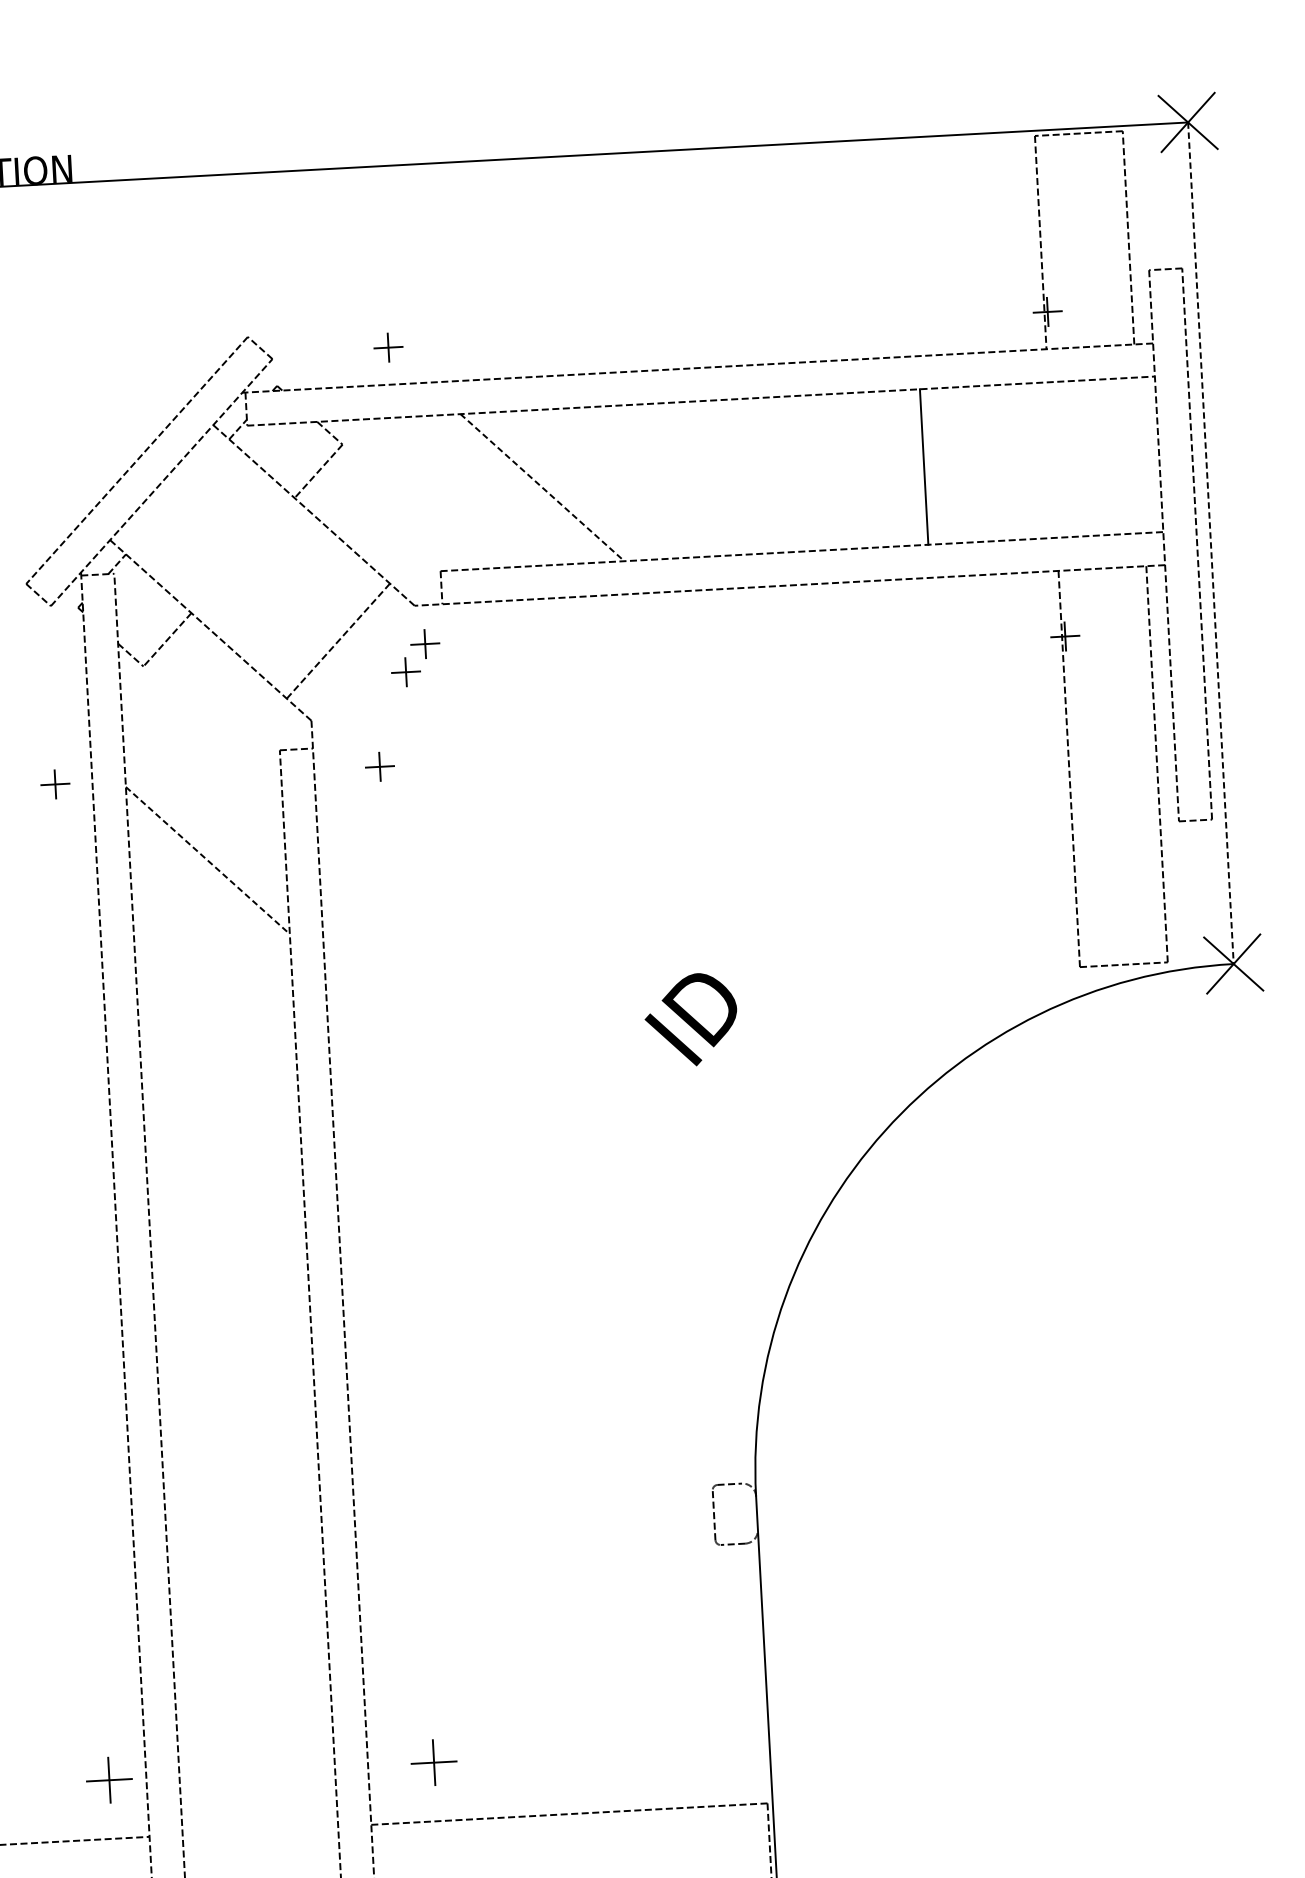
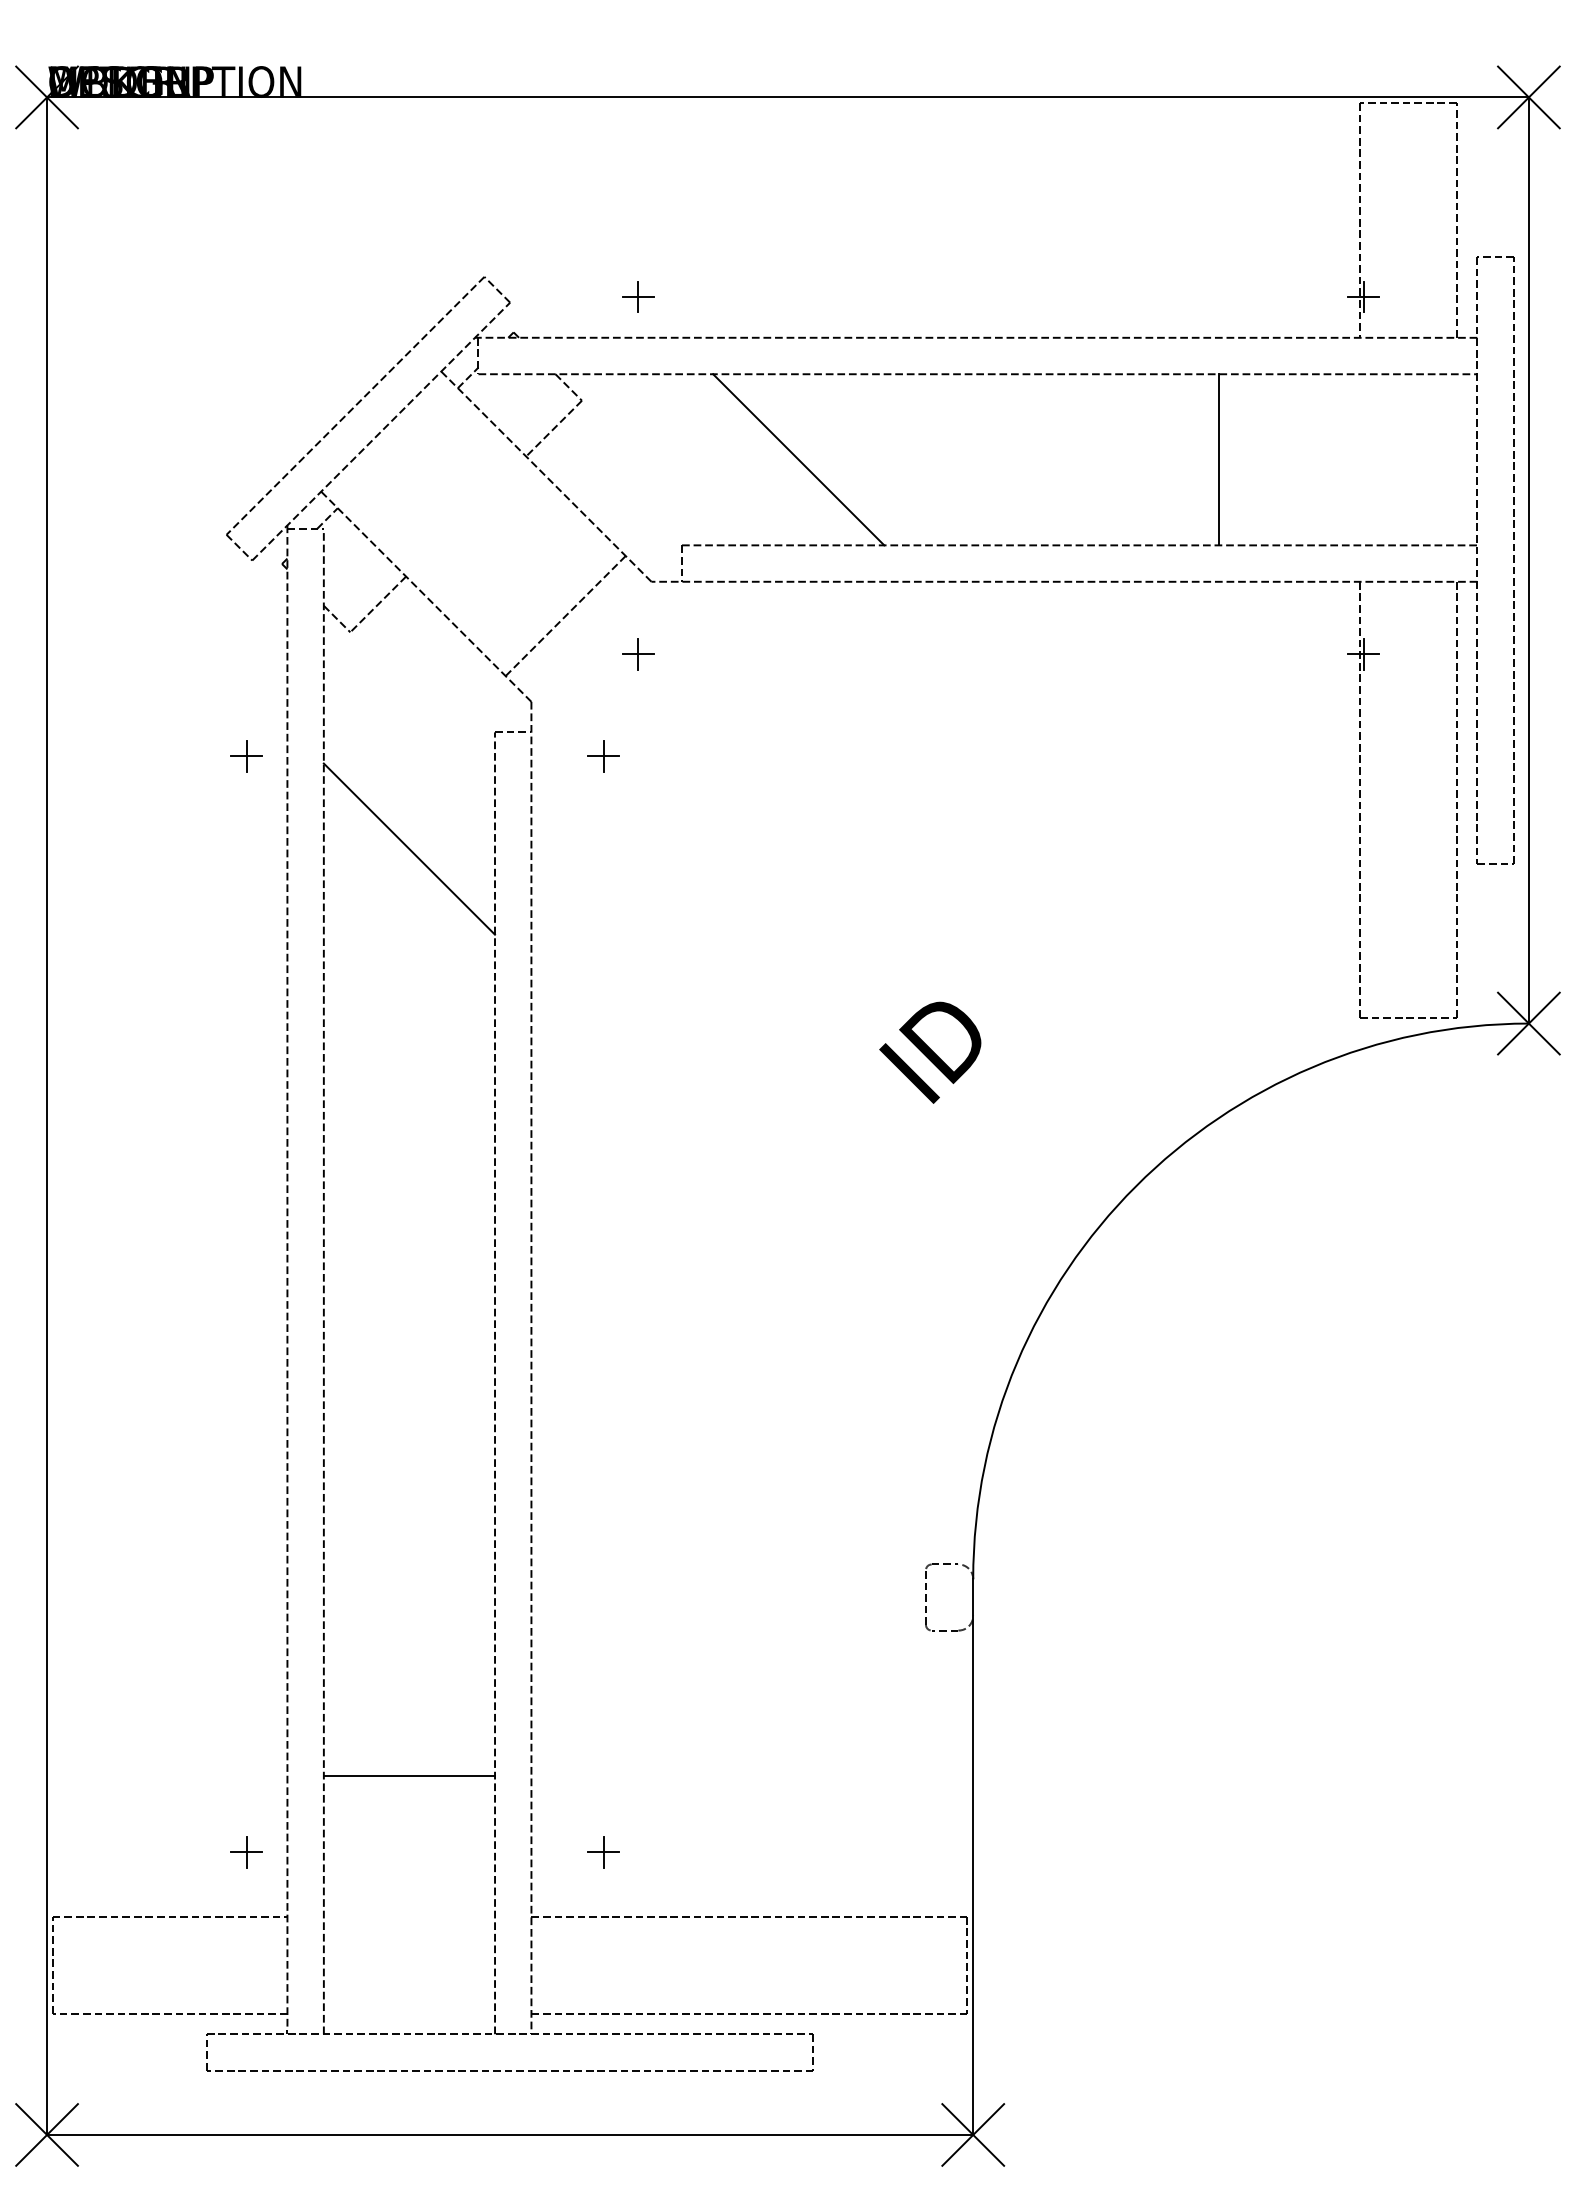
line: (543, 488) -> (799, 460), dashed -> solid
line: (1210, 544) -> (1528, 561), dashed -> solid
part: (424, 644) -> (660, 624), removed
line: (207, 860) -> (409, 849), dashed -> solid
line: (253, 1702) -> (409, 1775), added
part: (433, 1762) -> (603, 1852), size x0.62
part: (109, 1780) -> (246, 1852), size x0.62

